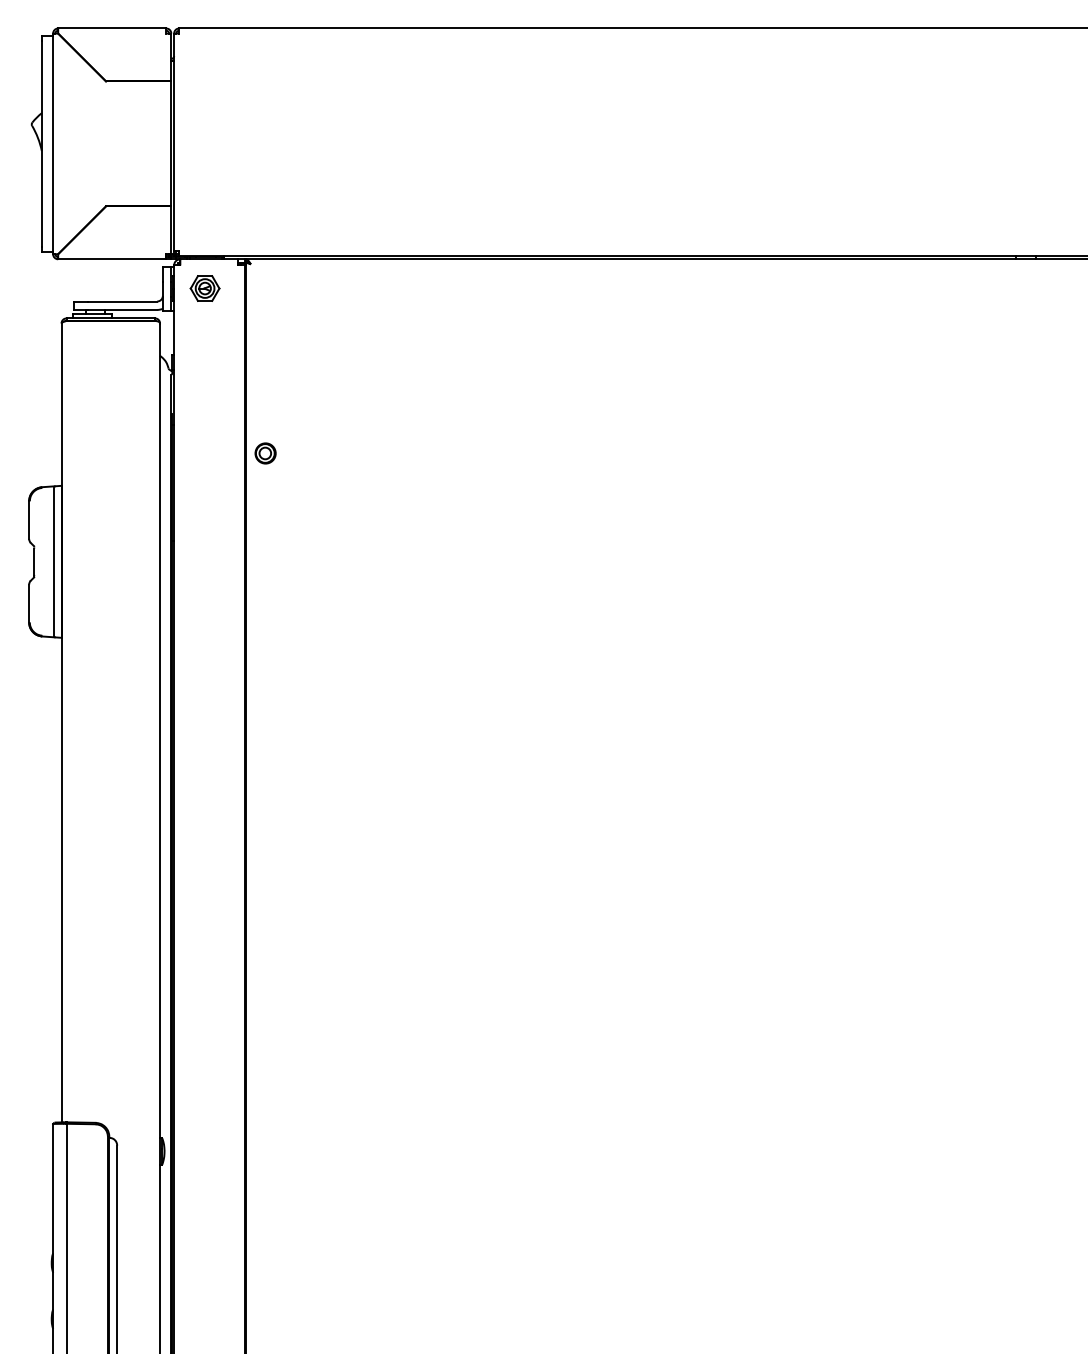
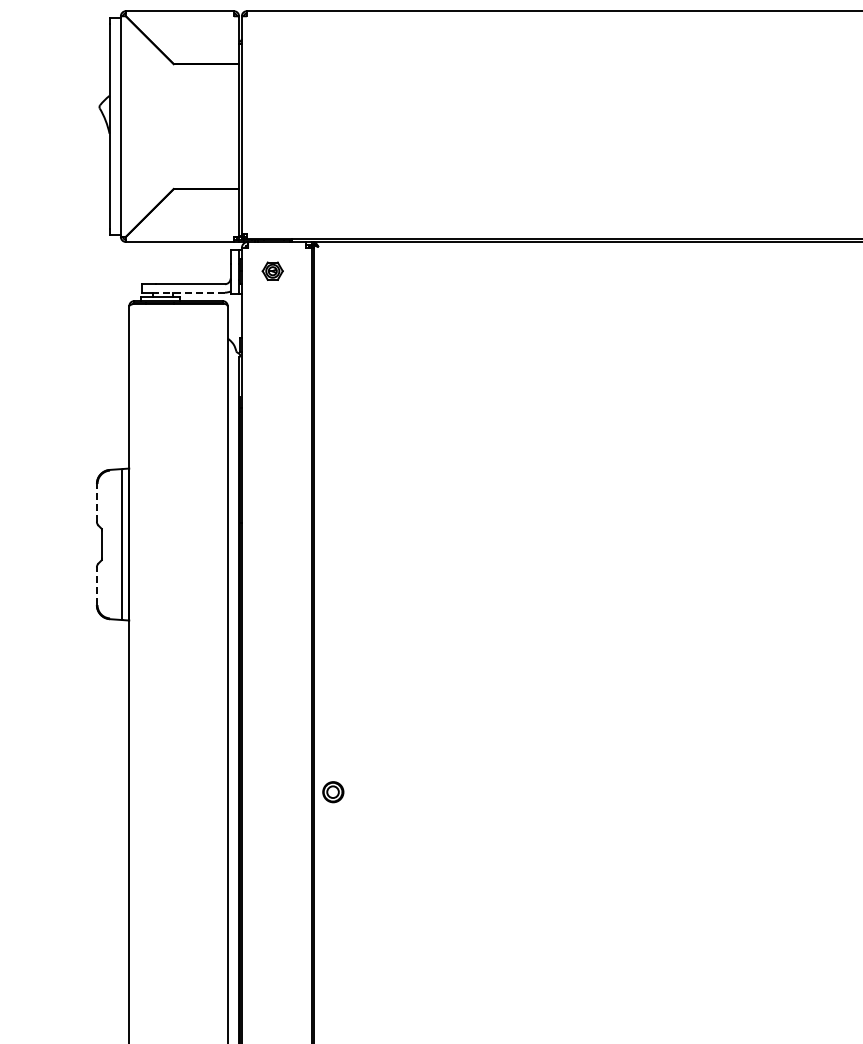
part: (204, 288) -> (272, 271), size x0.7
line: (122, 309) -> (190, 292), solid -> dashed
part: (265, 453) -> (333, 792), moved
line: (29, 520) -> (97, 503), solid -> dashed
line: (29, 603) -> (97, 586), solid -> dashed

